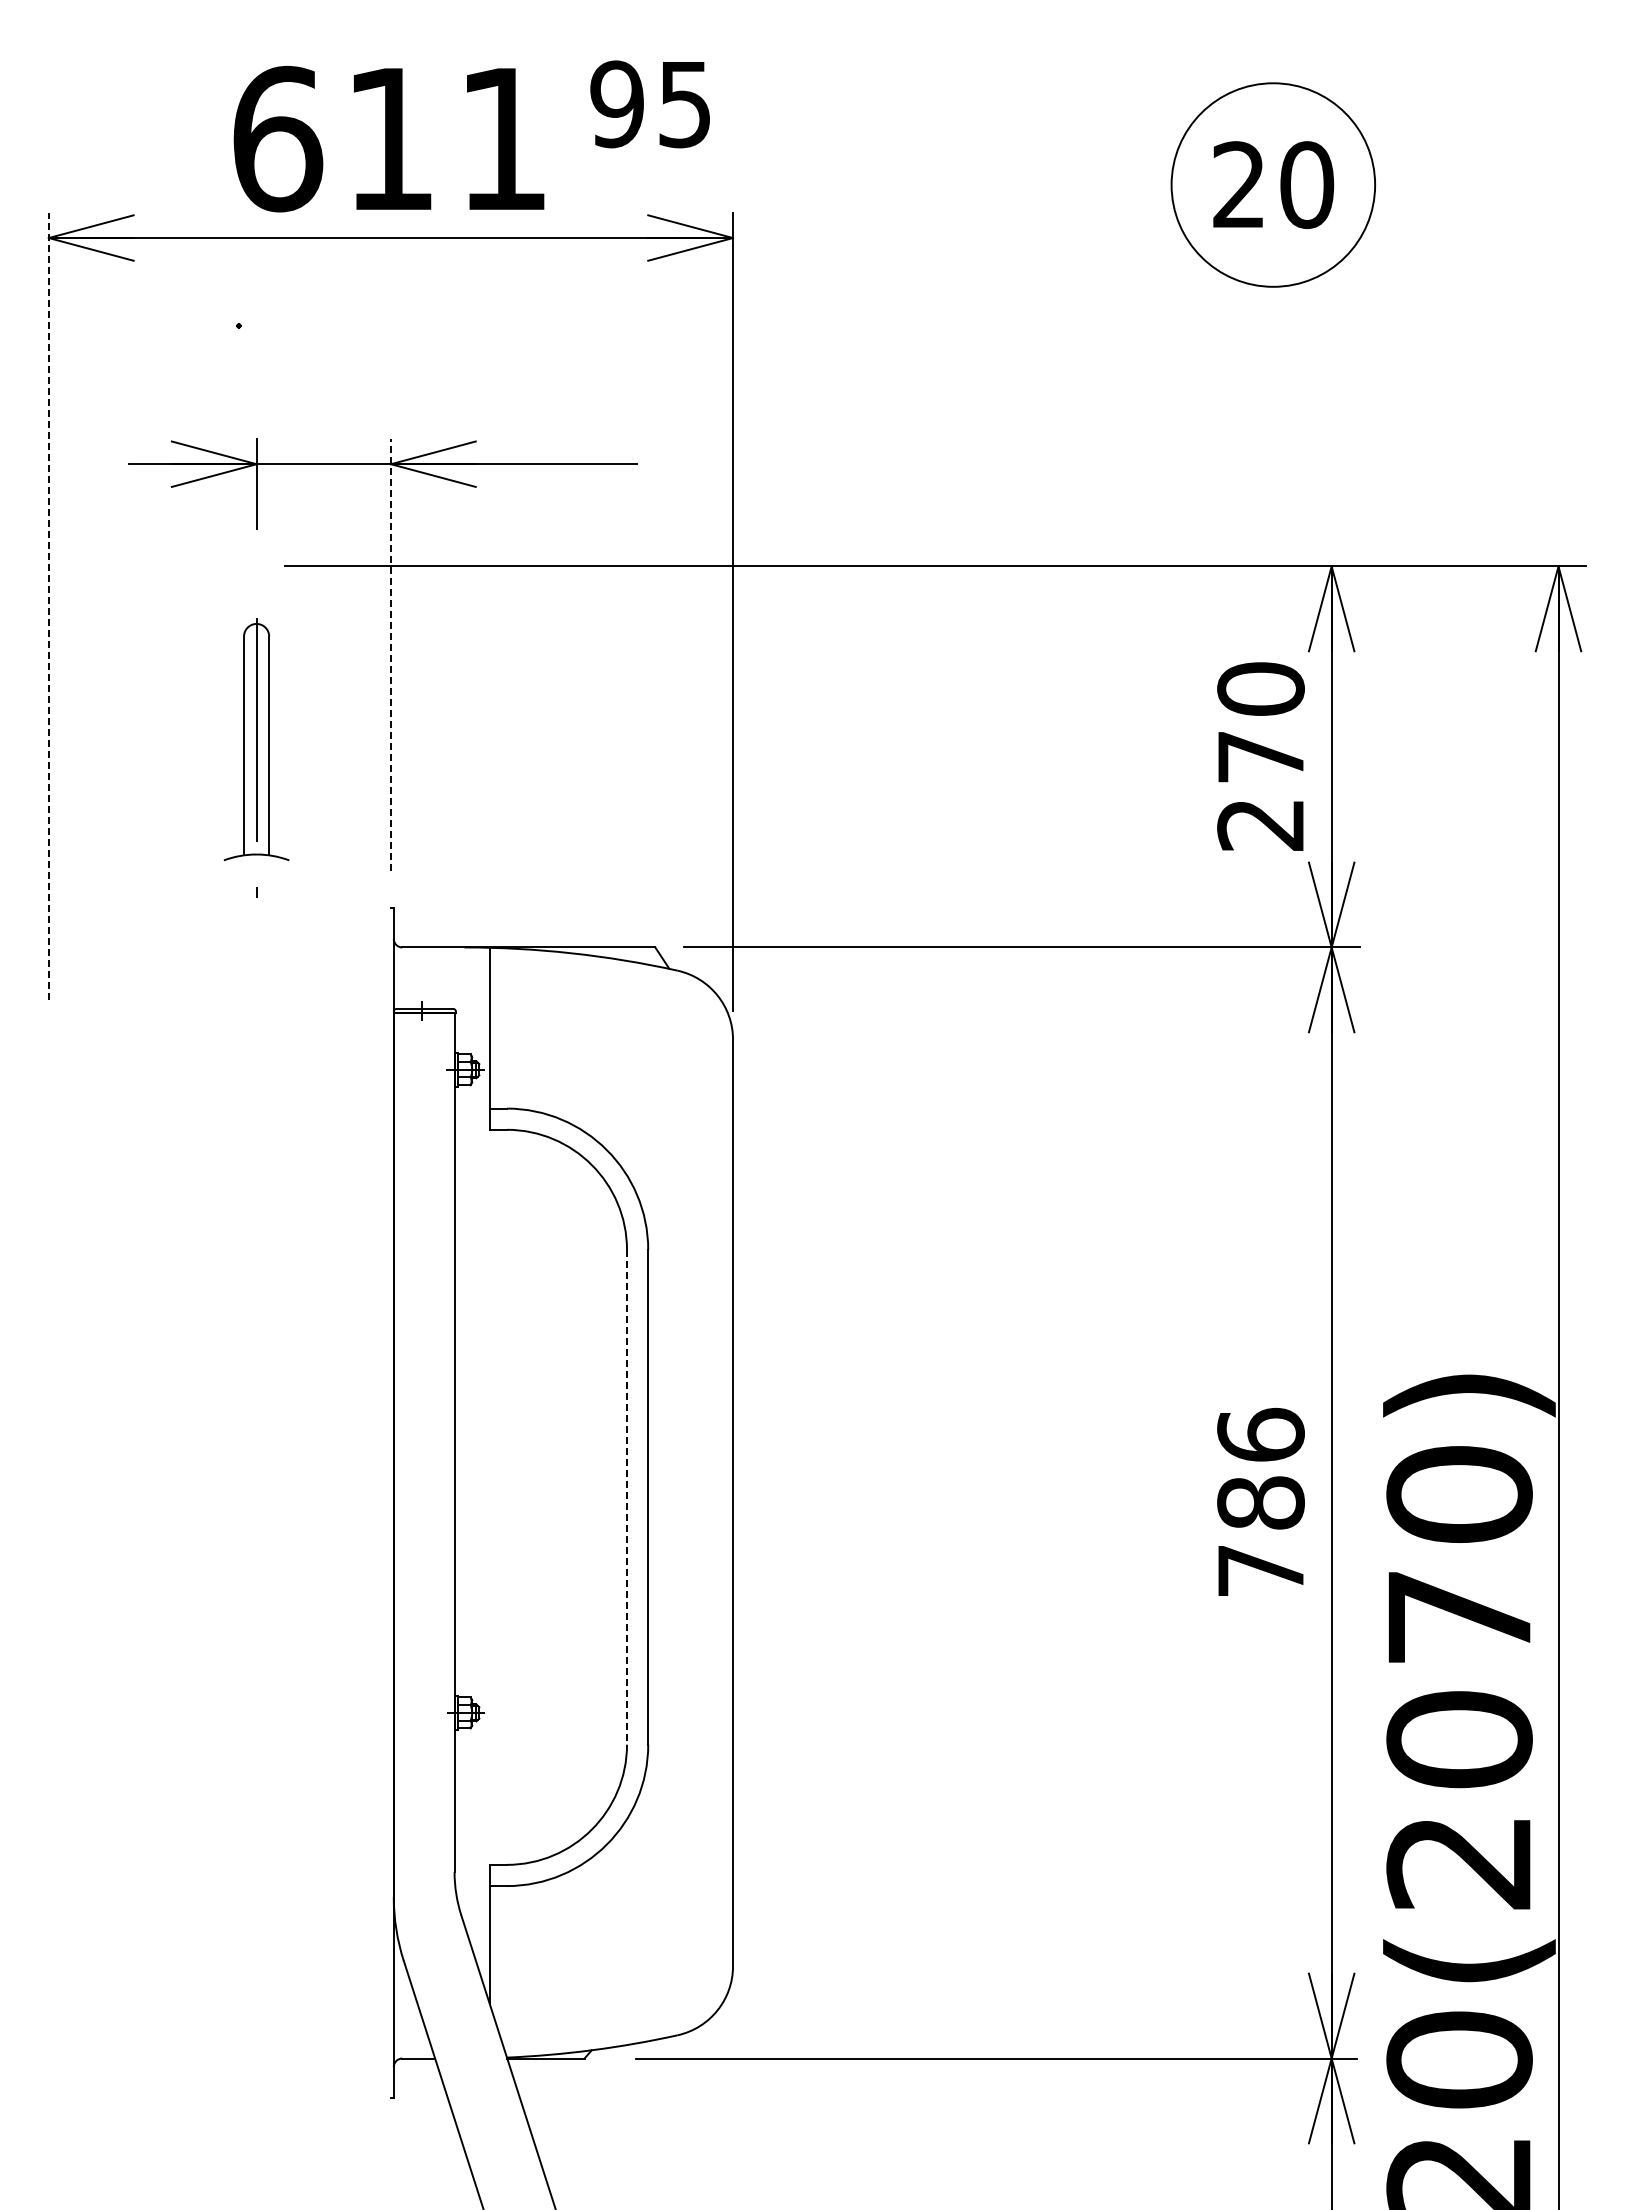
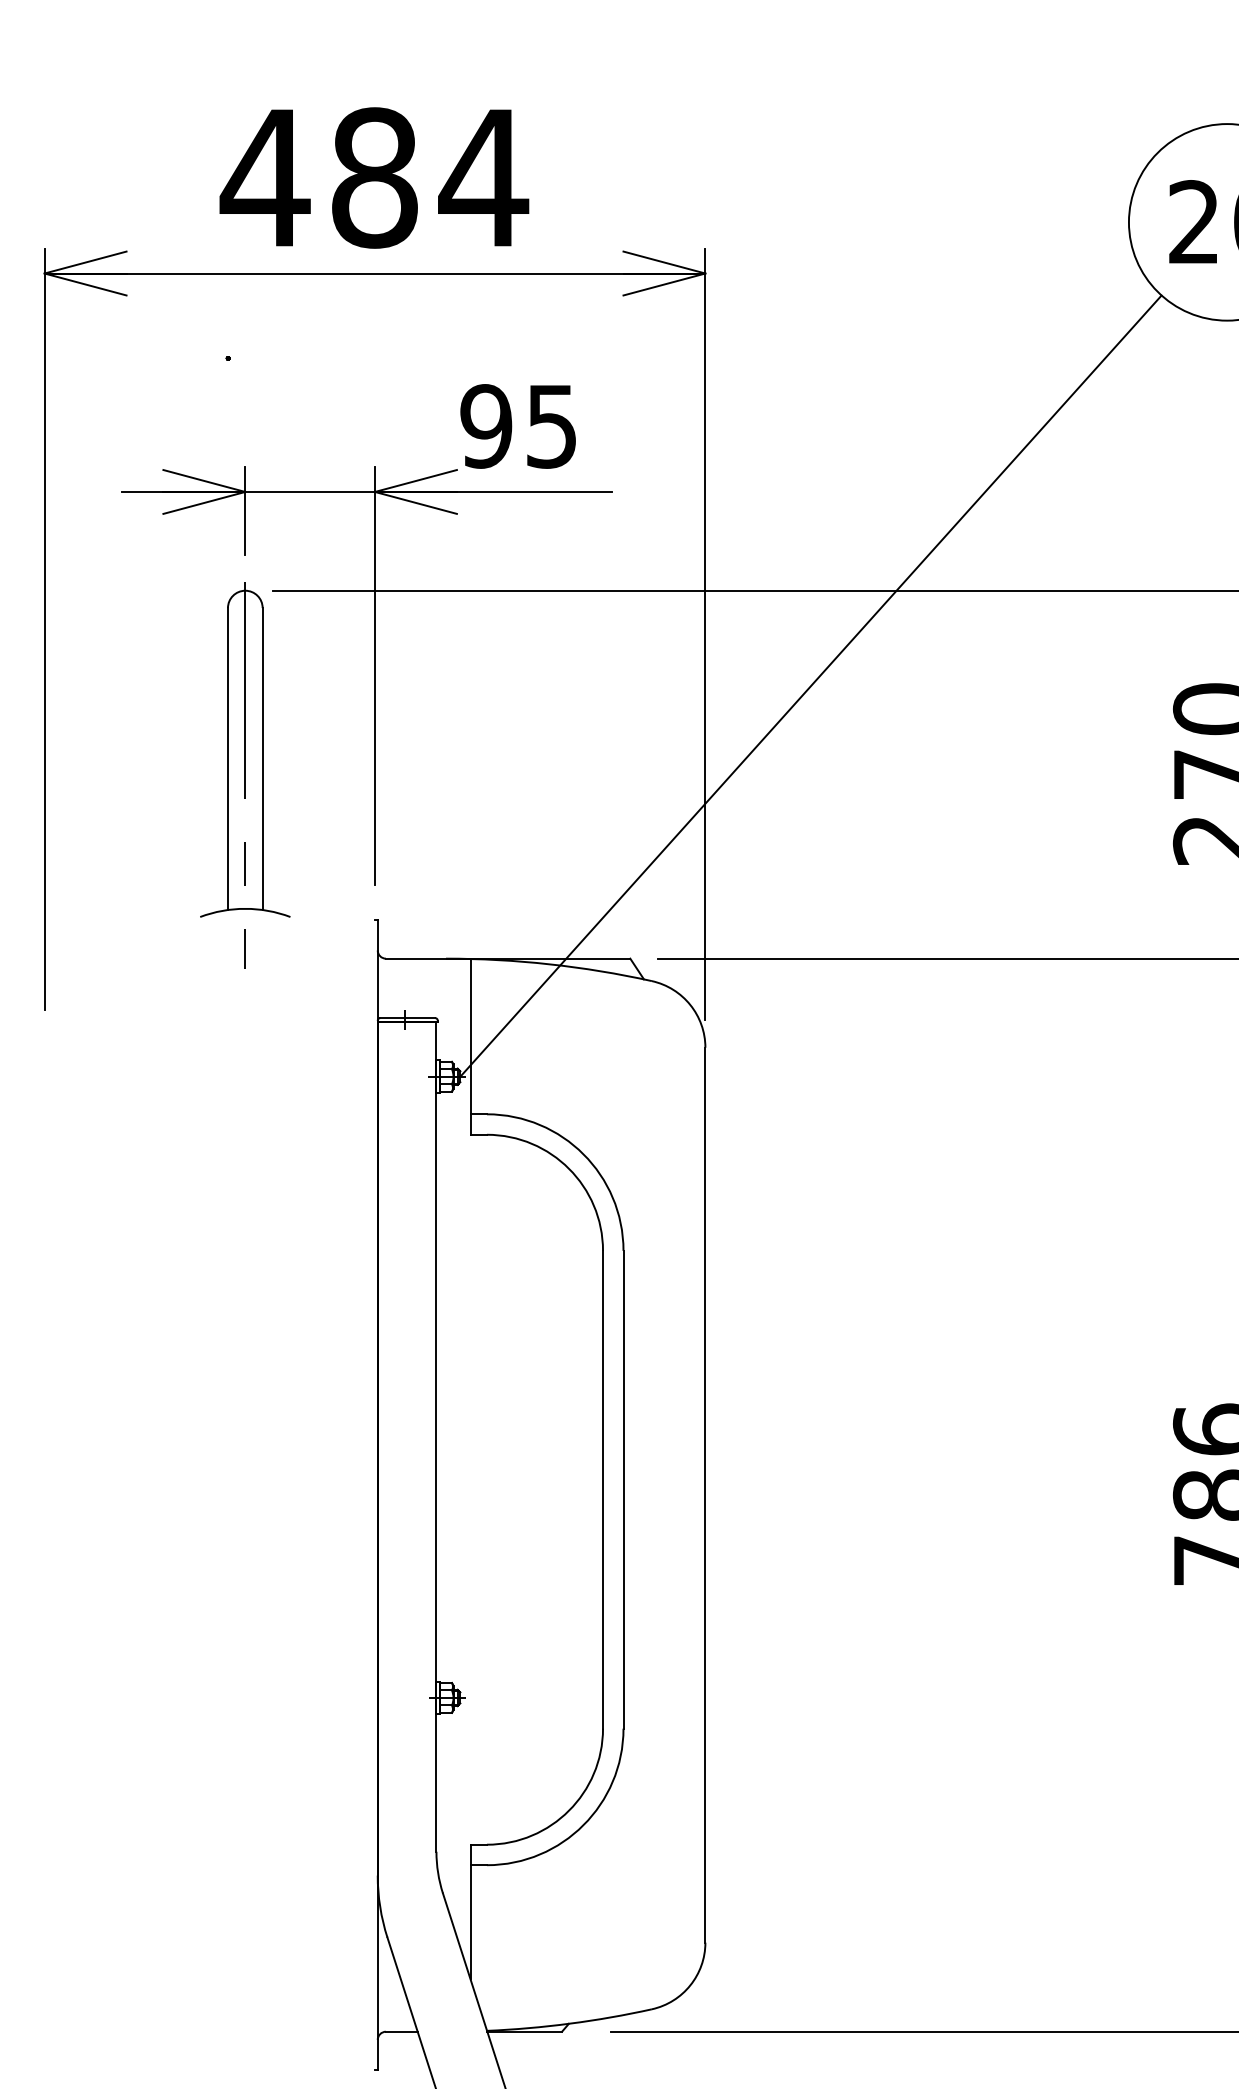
text: (649, 104) -> (517, 426), moved
text: (390, 138) -> (374, 177), 611 -> 484
line: (48, 606) -> (44, 629), dashed -> solid
line: (390, 654) -> (374, 675), dashed -> solid
line: (842, 664) -> (811, 685), added
part: (256, 757) -> (245, 775), size x1.43
line: (627, 1497) -> (603, 1489), dashed -> solid

